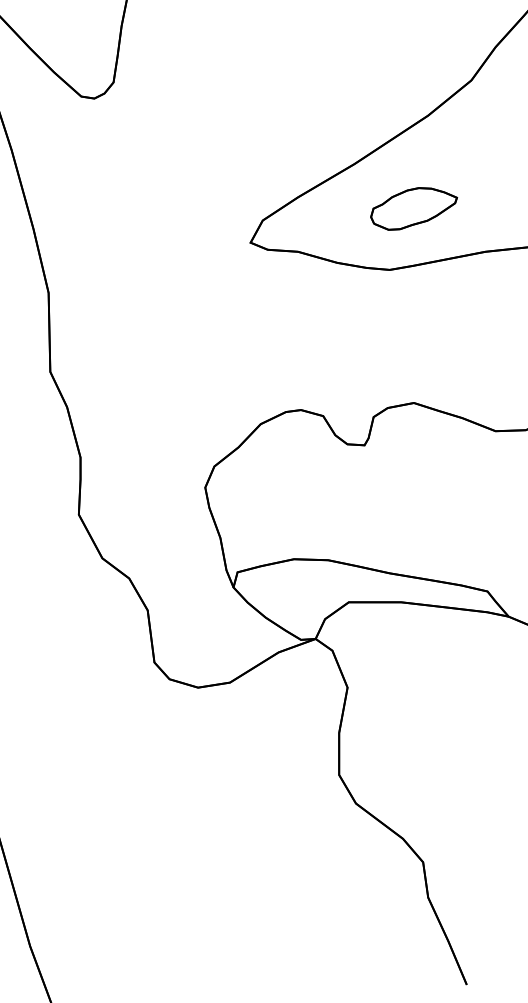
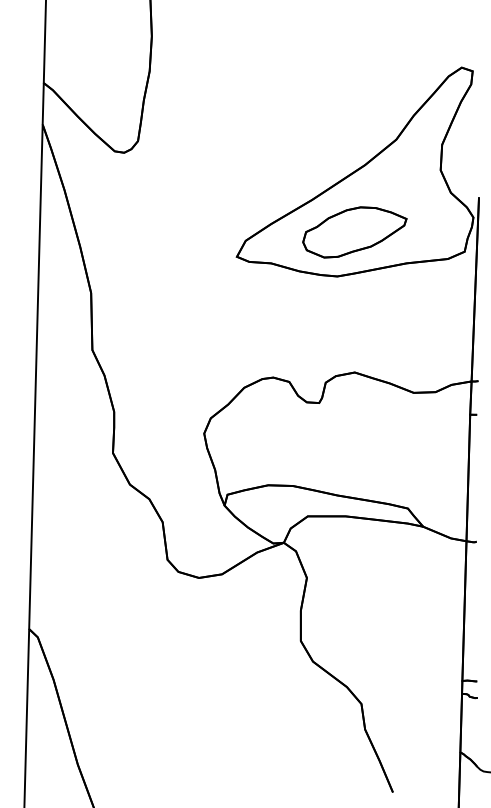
part: (413, 209) -> (354, 232), size x1.67

